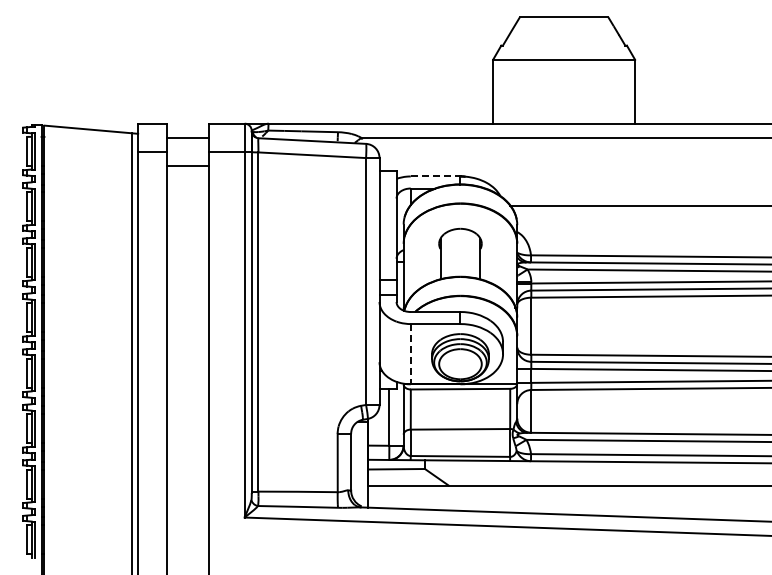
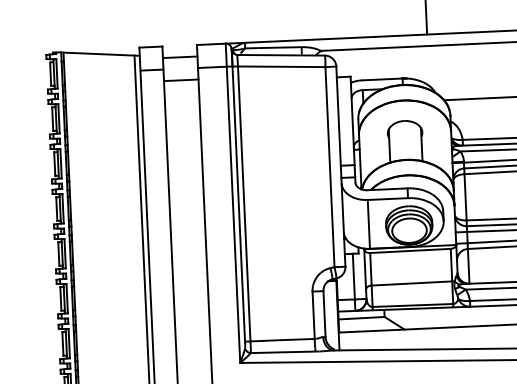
line: (435, 176) -> (382, 79), dashed -> solid
line: (410, 354) -> (368, 224), dashed -> solid

